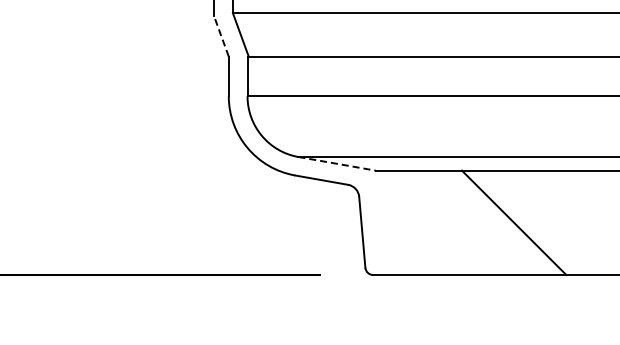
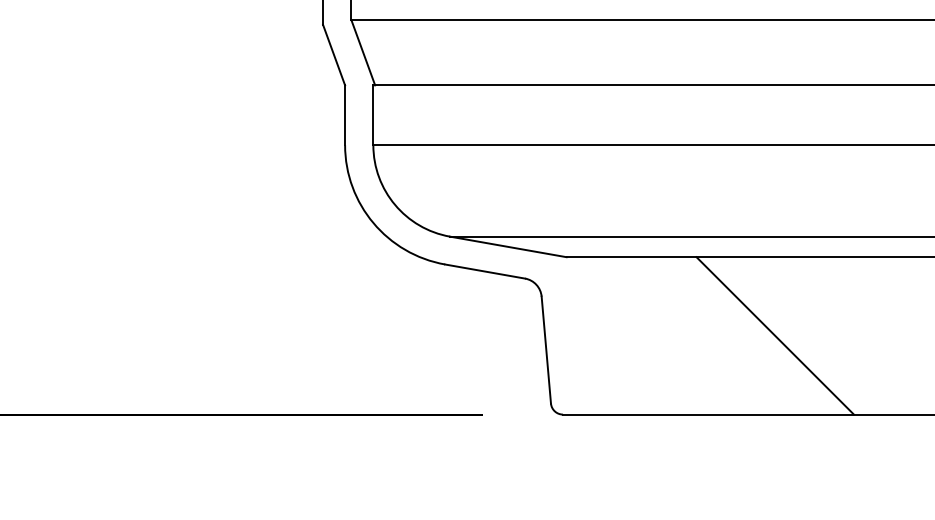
line: (221, 36) -> (334, 55), dashed -> solid
line: (337, 163) -> (508, 246), dashed -> solid

